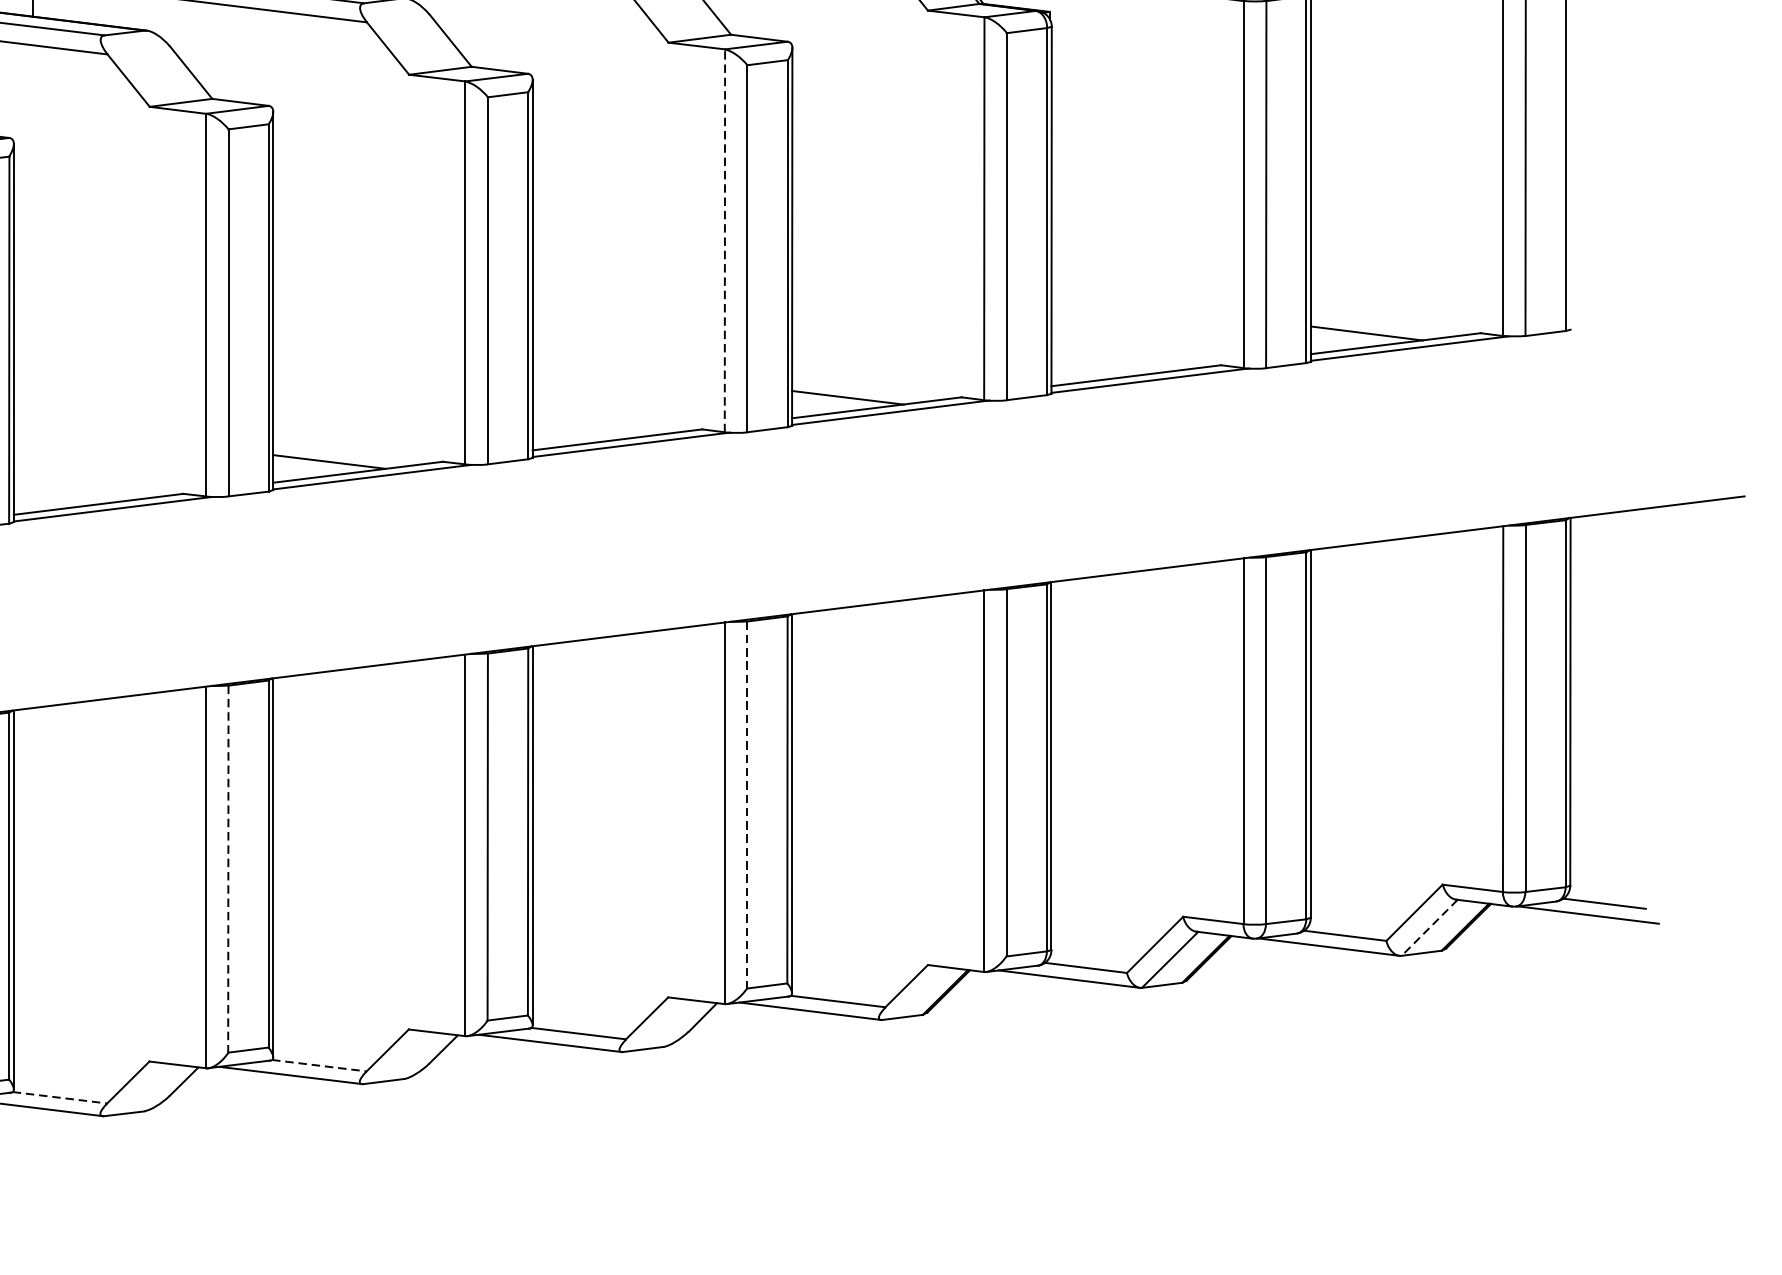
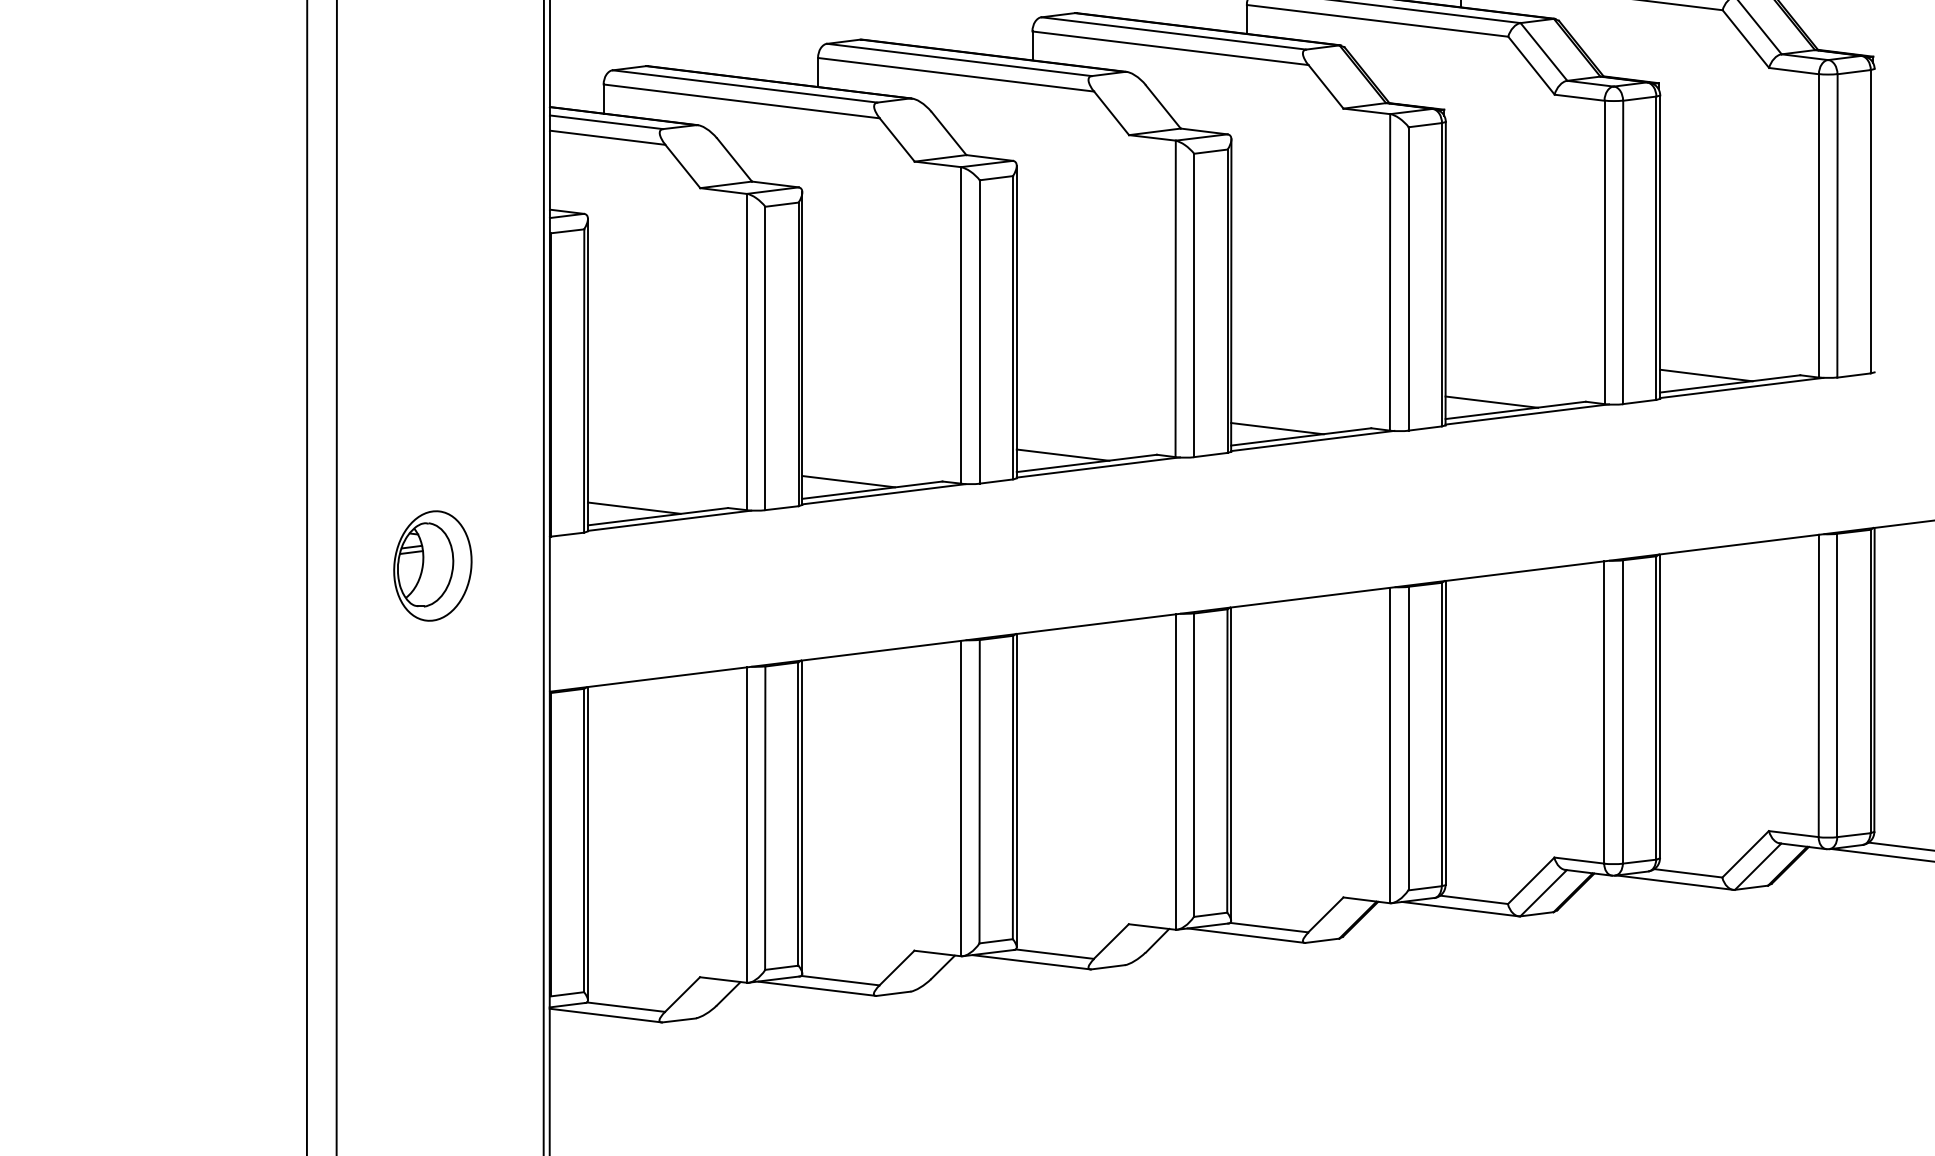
line: (724, 240) -> (1175, 298), dashed -> solid
line: (1107, 364) -> (1491, 401), added
line: (588, 429) -> (1062, 454), added
line: (68, 493) -> (633, 507), added
line: (747, 805) -> (1194, 765), dashed -> solid
line: (228, 869) -> (765, 818), dashed -> solid
line: (1430, 927) -> (1758, 866), dashed -> solid
line: (319, 1065) -> (840, 980), dashed -> solid
line: (60, 1098) -> (626, 1007), dashed -> solid

